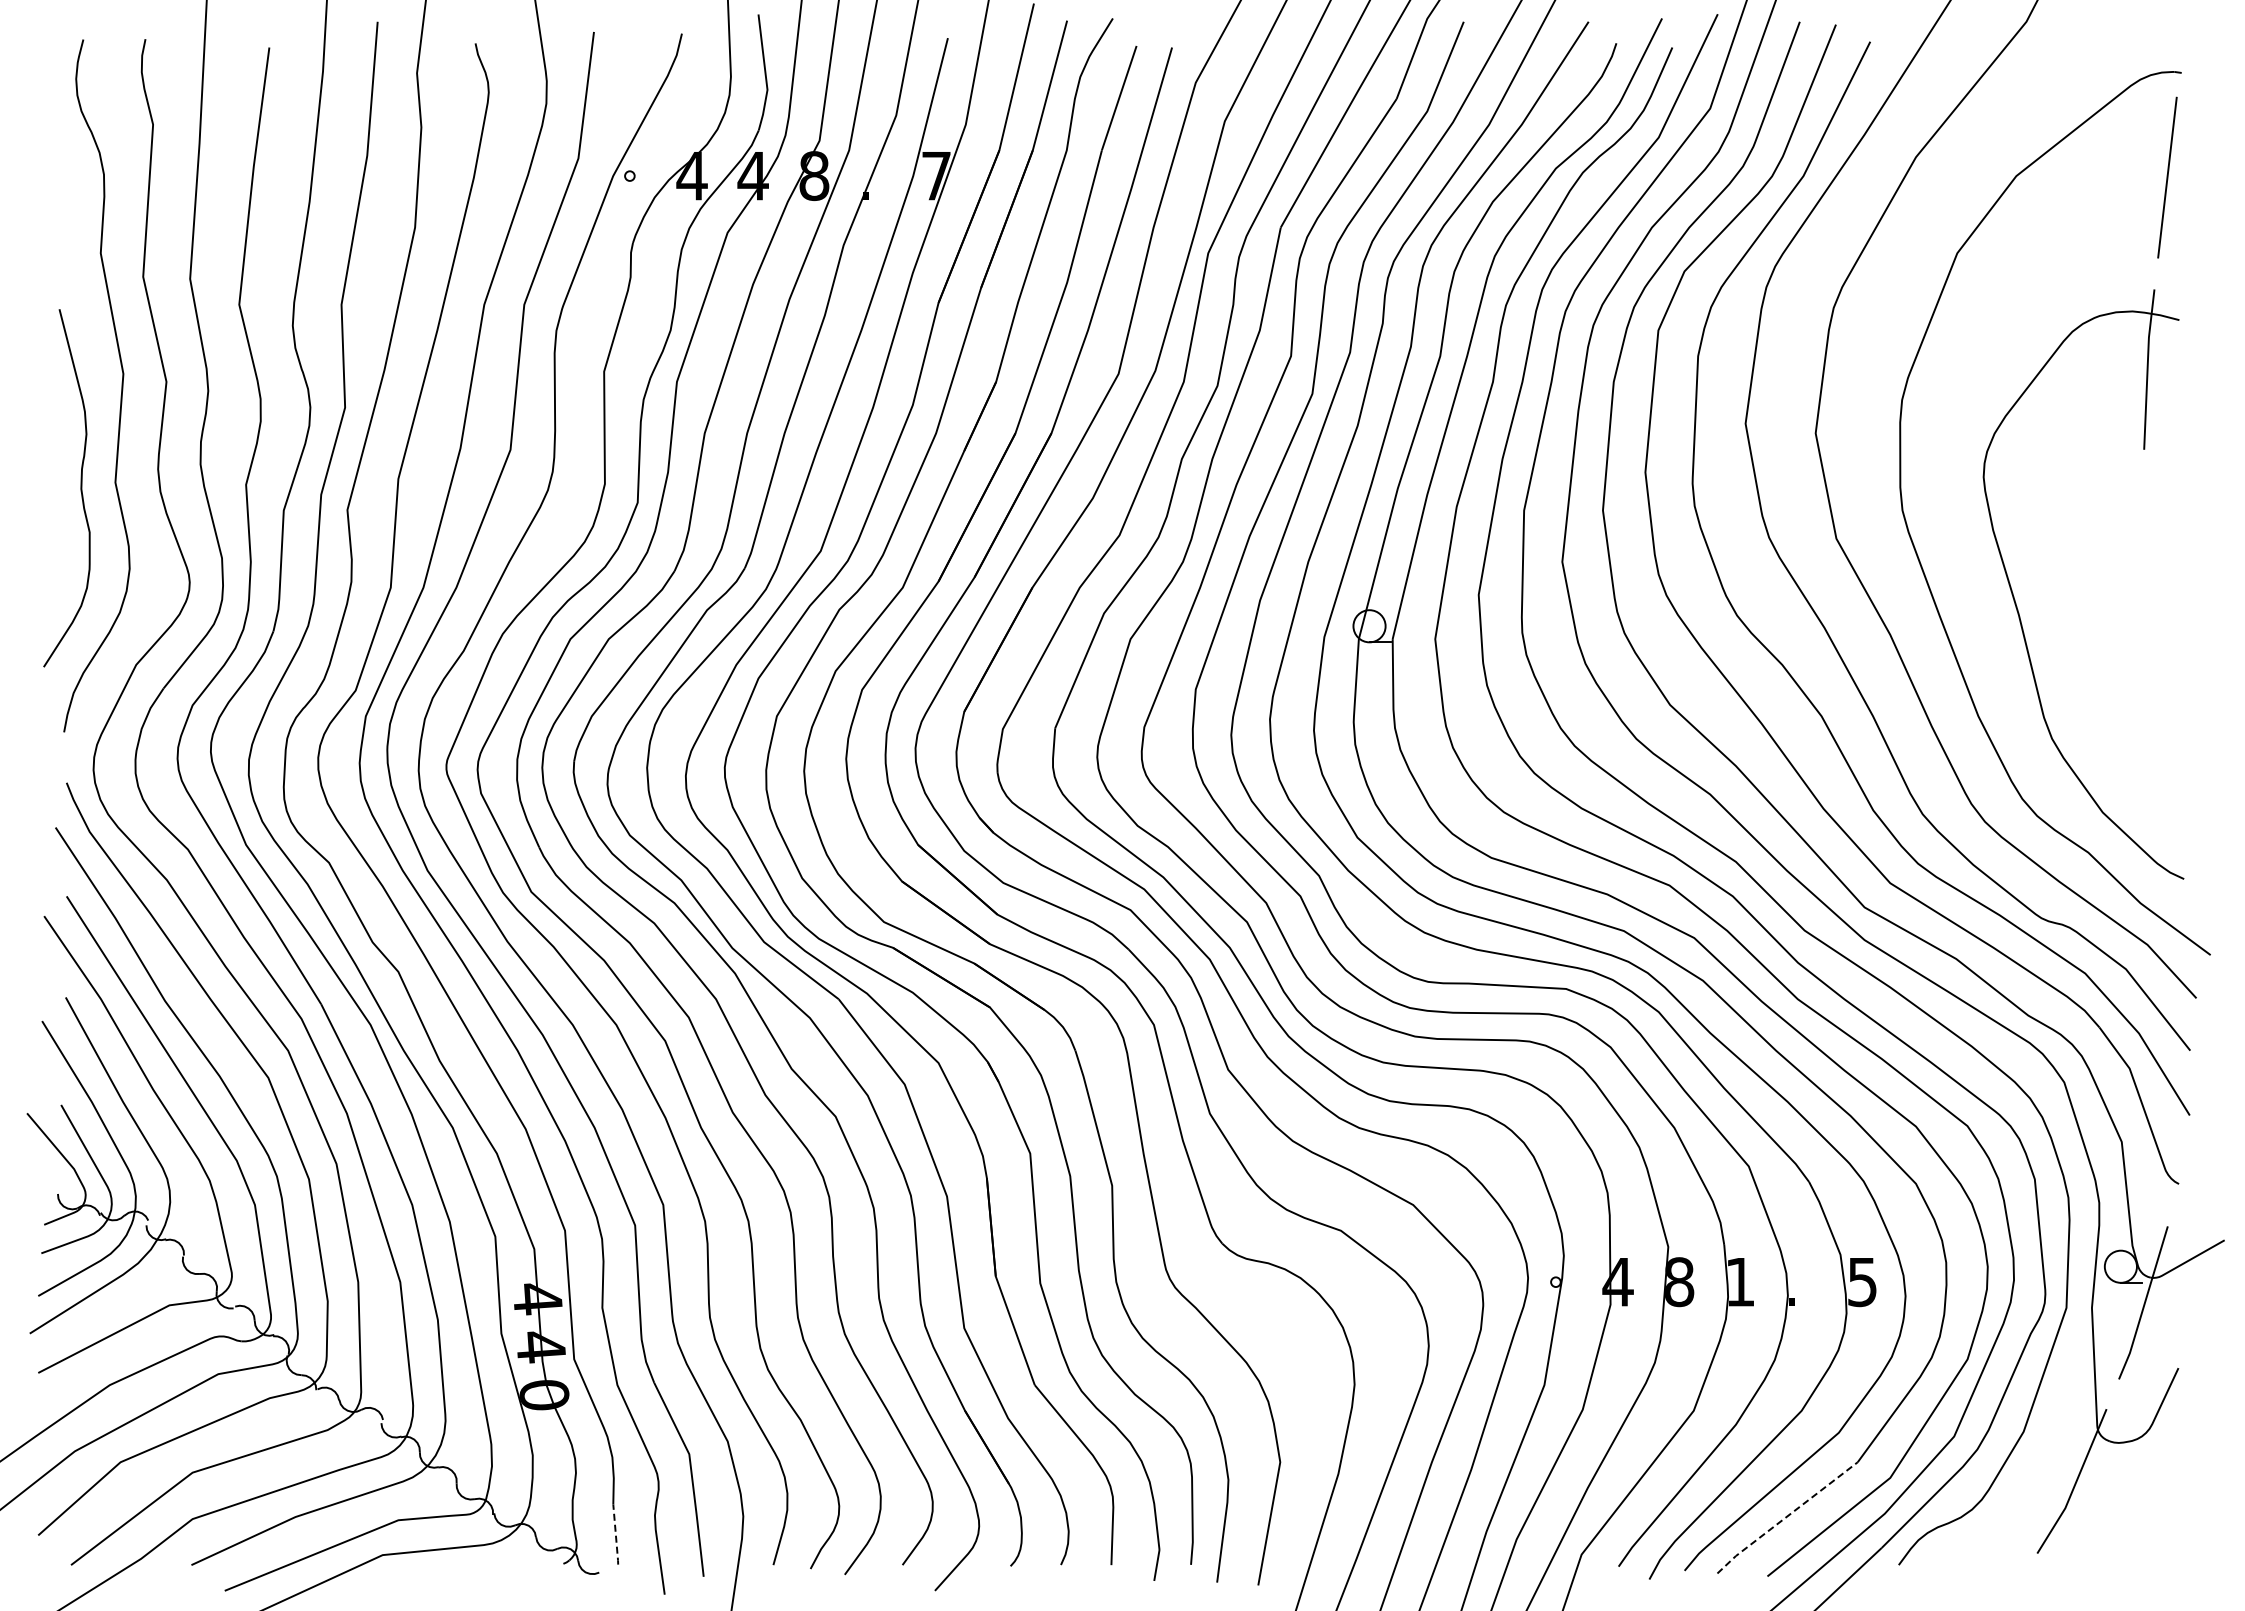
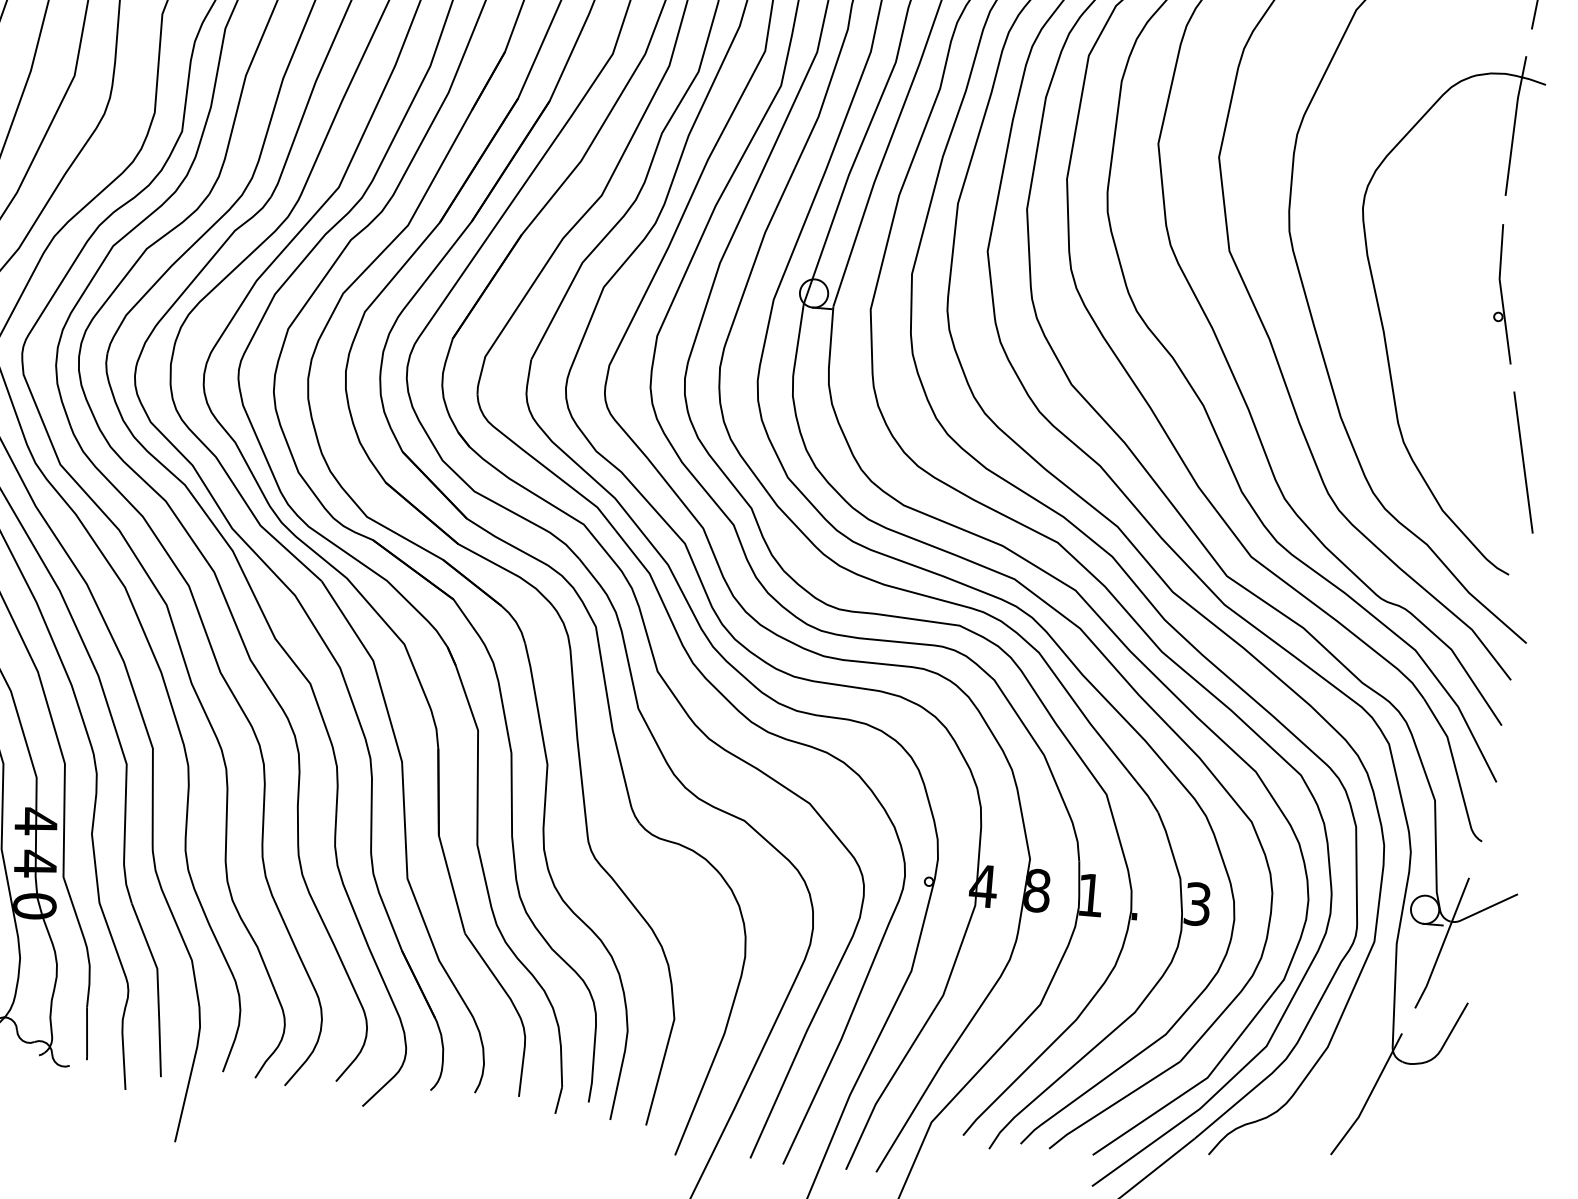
part: (2153, 561) -> (1505, 294), added
line: (2189, 749) -> (1523, 461), added
text: (1862, 1281) -> (1197, 903), 5 -> 3
line: (1786, 1517) -> (1113, 1104), dashed -> solid
line: (615, 1535) -> (86, 1034), dashed -> solid

